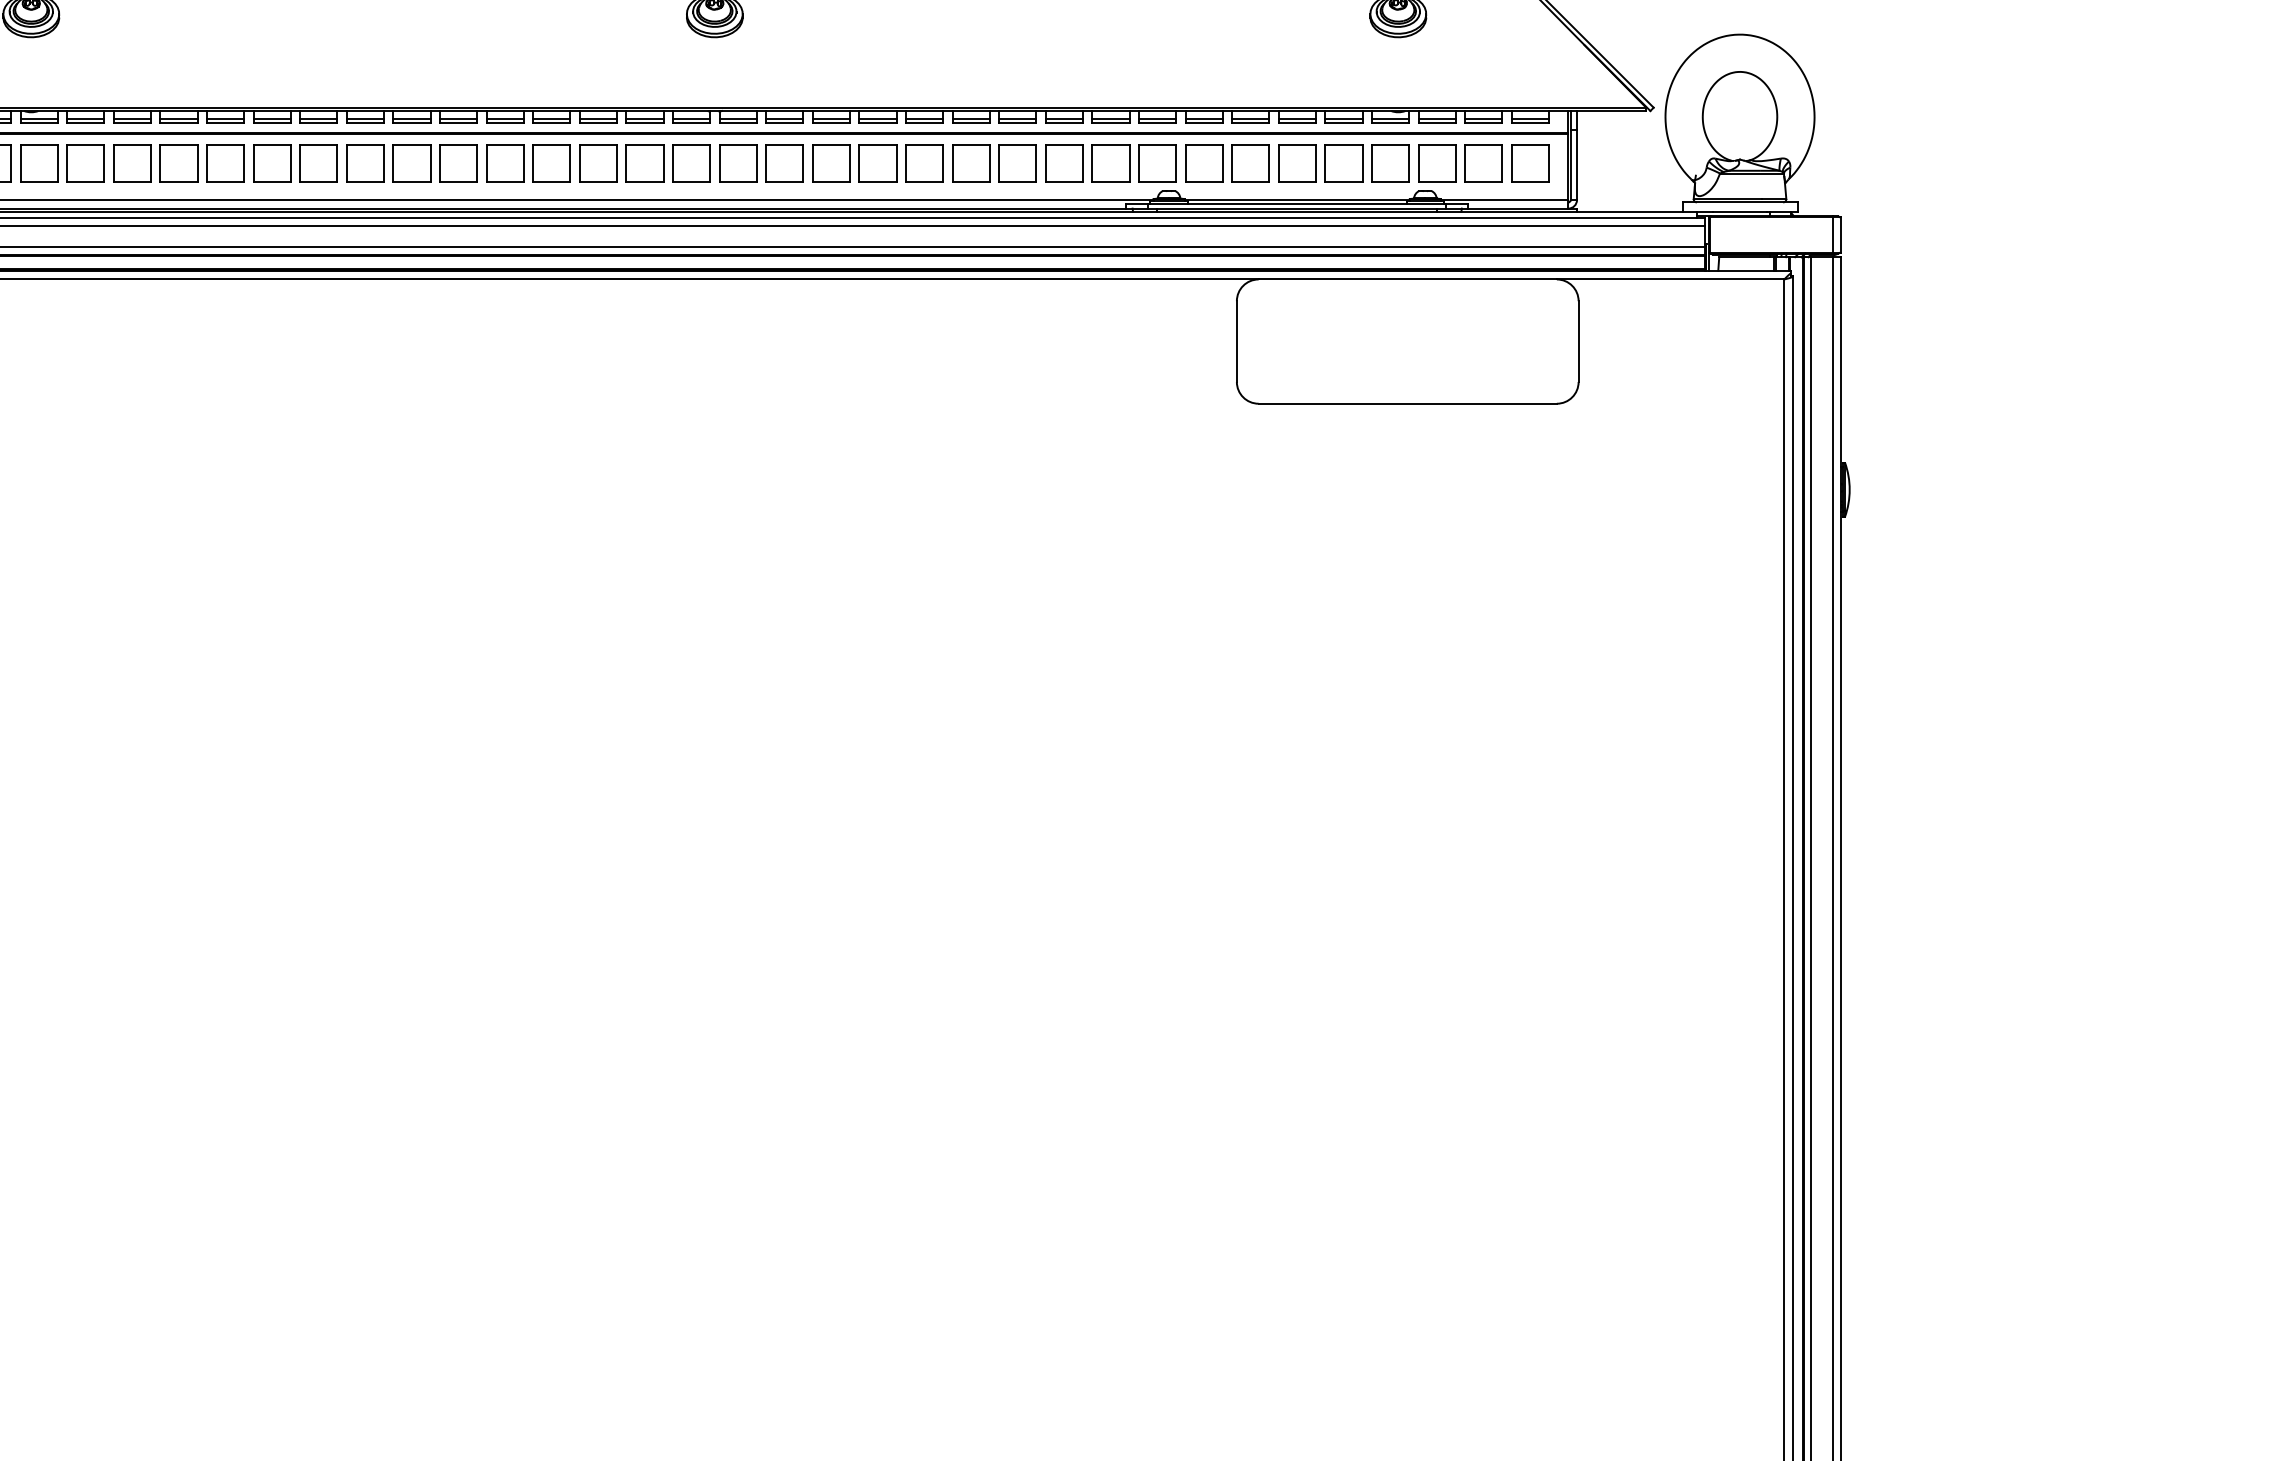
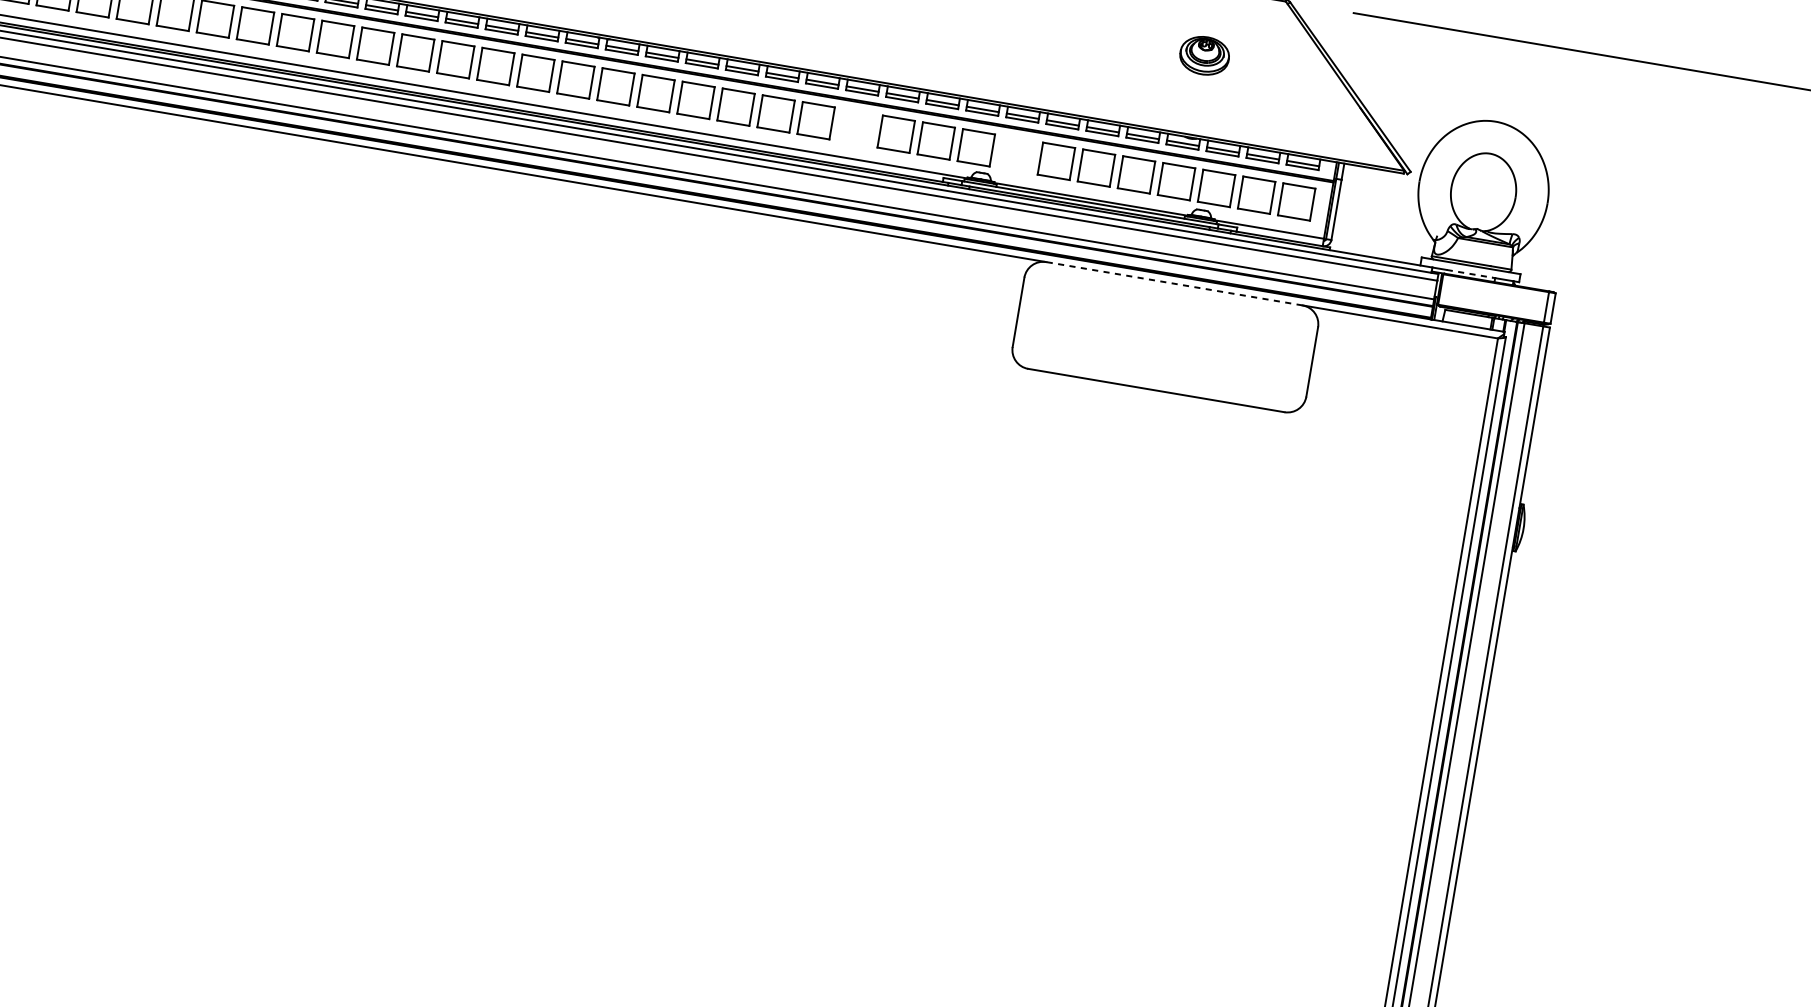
part: (1017, 163) -> (855, 127), removed
part: (1204, 163) -> (1016, 154), removed
line: (1740, 211) -> (1470, 273), solid -> dashed
line: (1407, 279) -> (1174, 283), solid -> dashed

